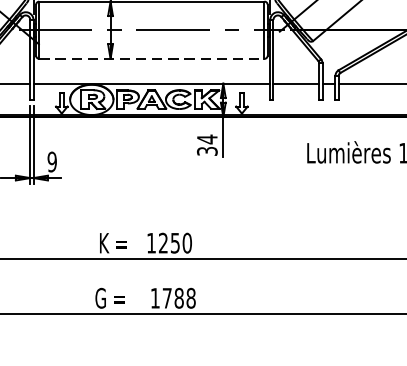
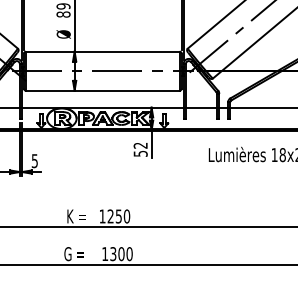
line: (151, 58) -> (102, 90), dashed -> solid
text: (207, 145) -> (140, 149), 34 -> 52
text: (51, 161) -> (34, 160), 9 -> 5
text: (179, 298) -> (121, 254), 1788 -> 1300

